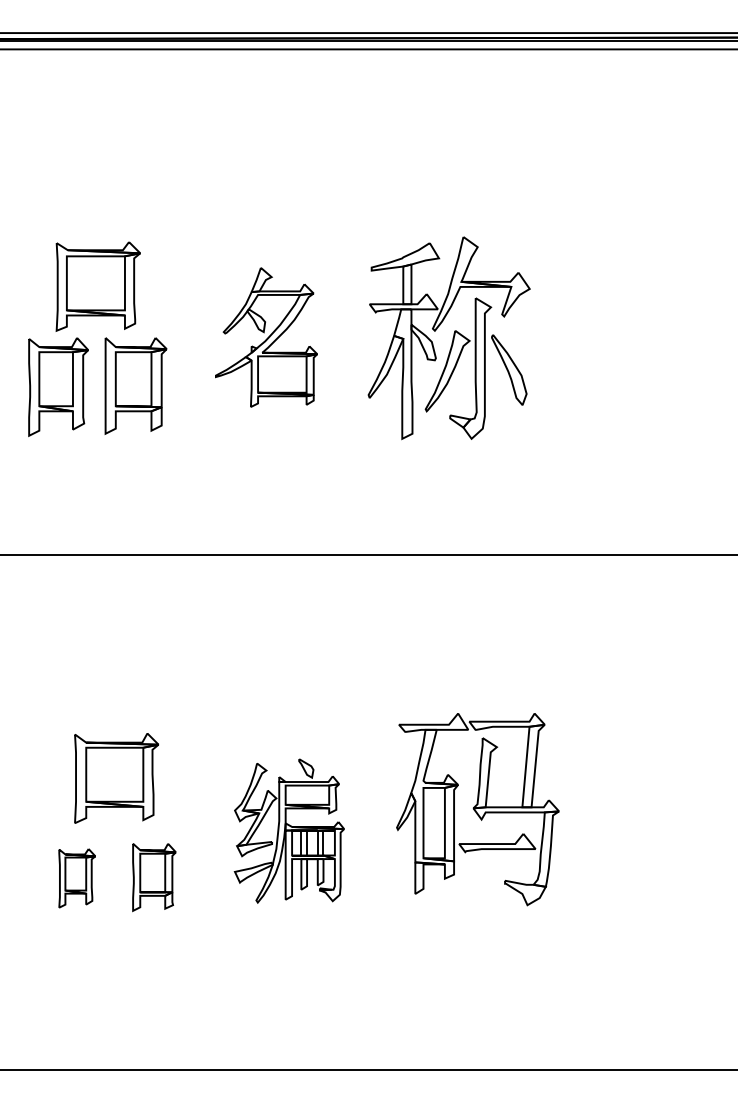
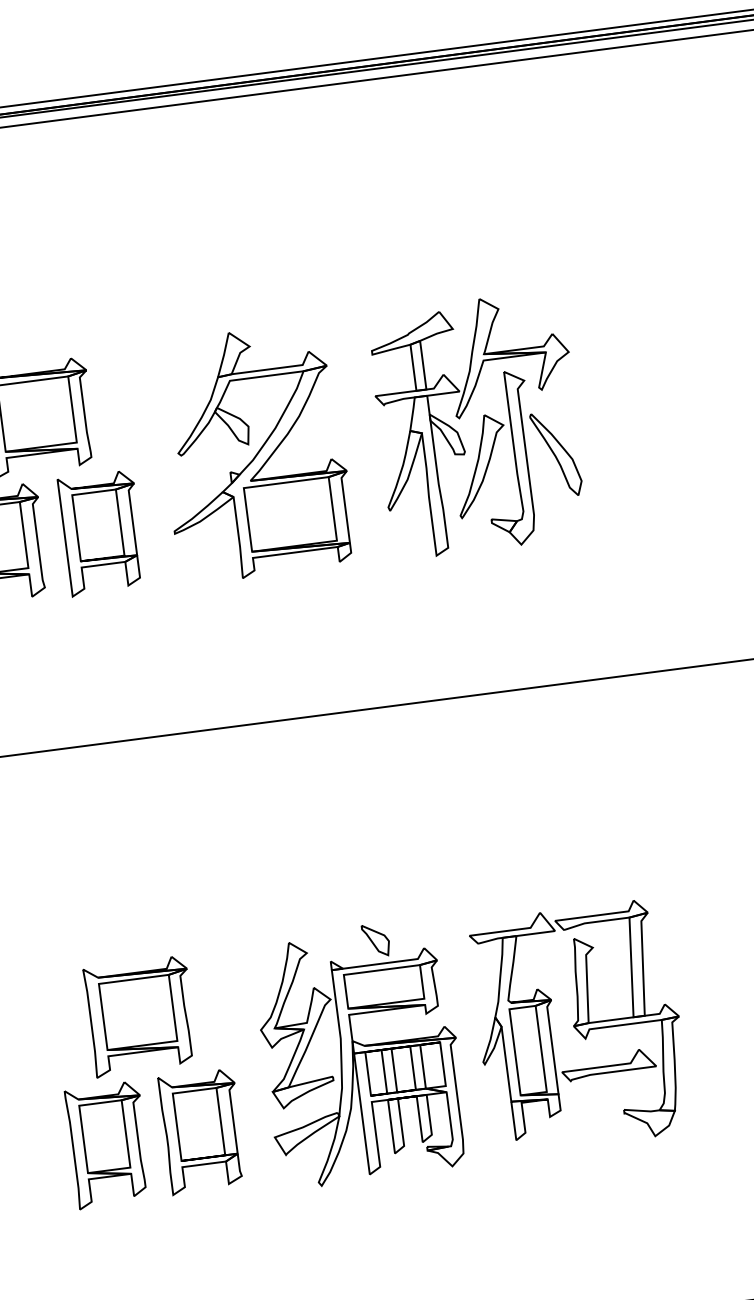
part: (266, 337) -> (254, 453), size x1.43
part: (477, 809) -> (578, 1027), moved
part: (289, 830) -> (360, 1052), size x1.43
part: (154, 877) -> (203, 1131), size x1.43
part: (76, 878) -> (107, 1145), size x1.67

